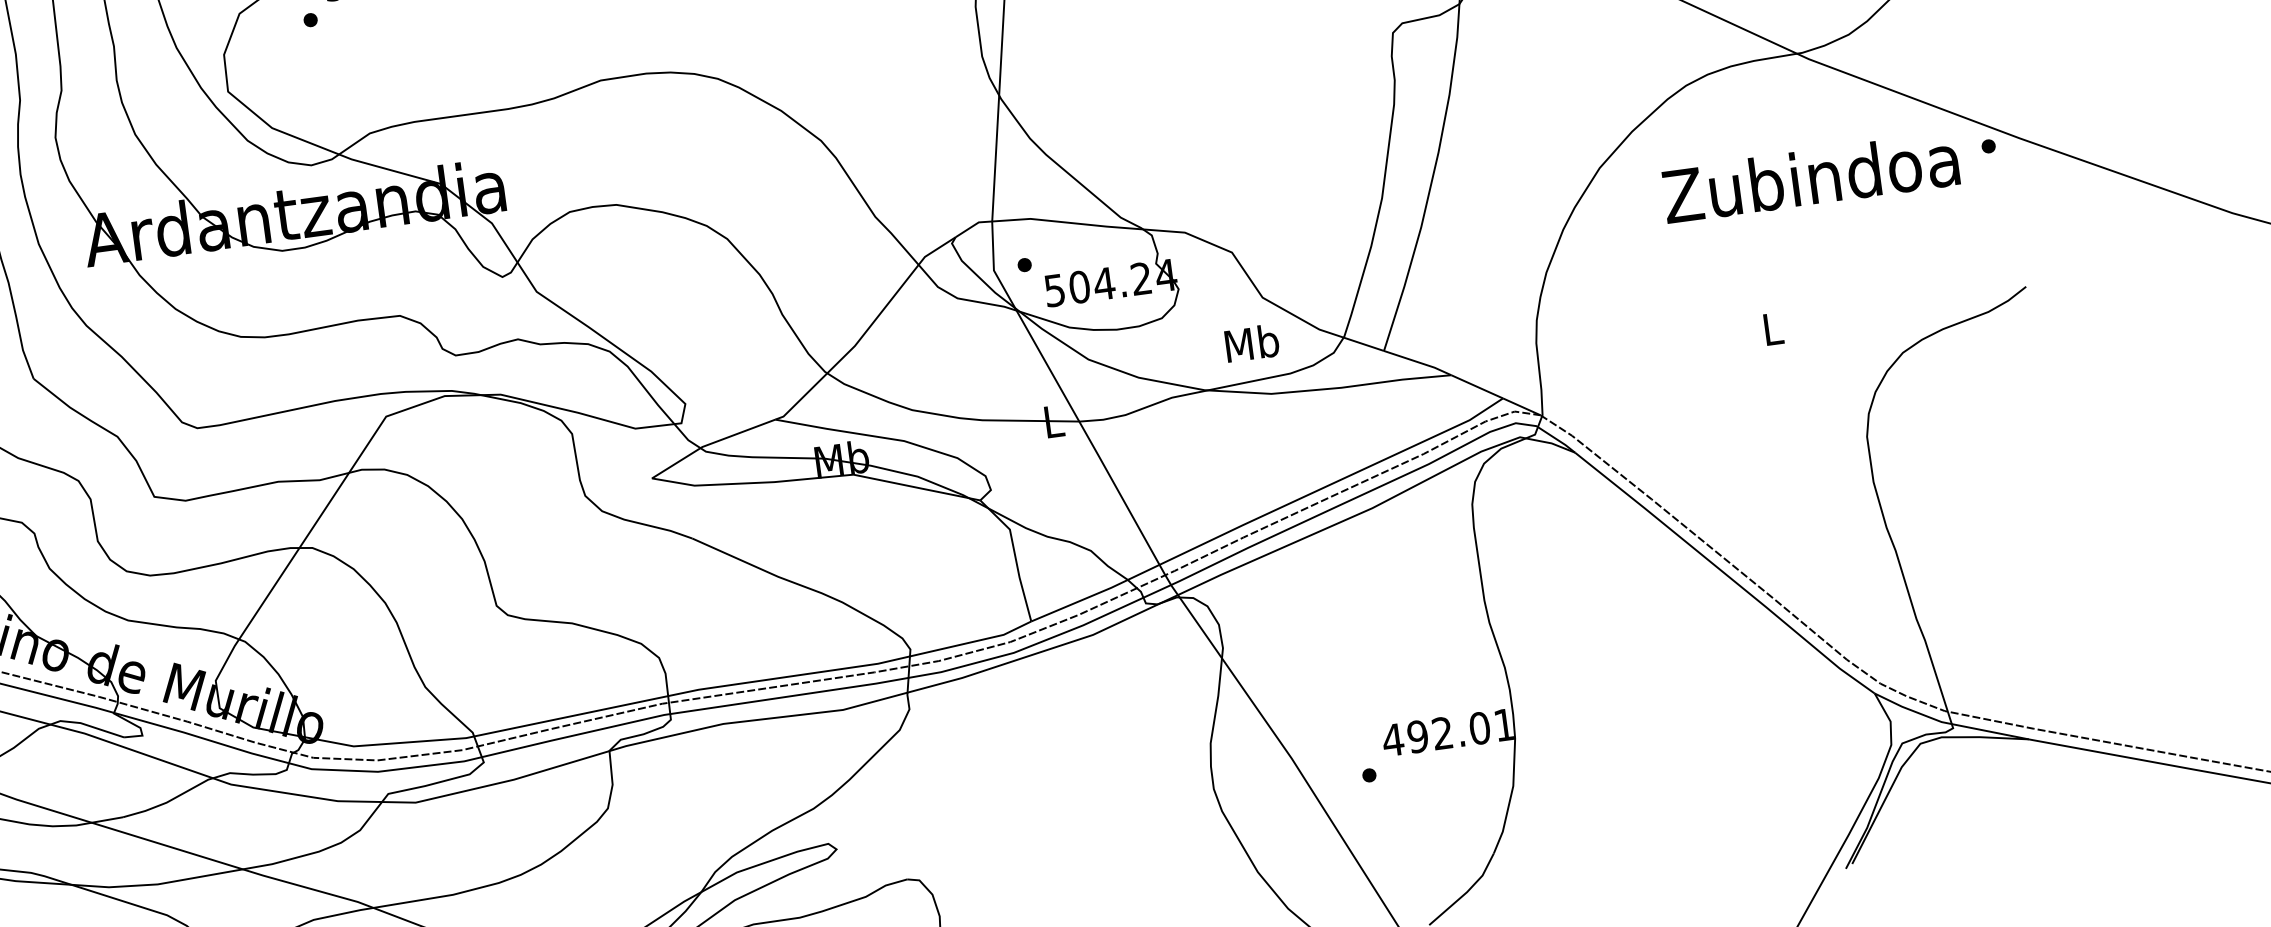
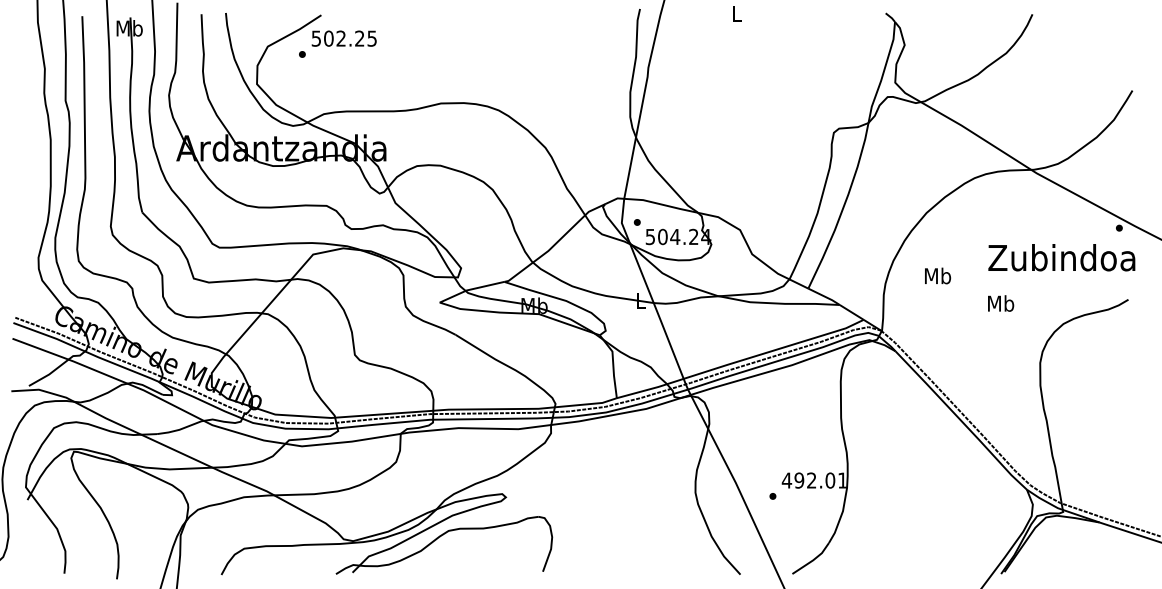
text: (1810, 177) -> (1061, 257), moved
text: (1773, 328) -> (1001, 303), L -> Mb
text: (1253, 342) -> (938, 275), moved

